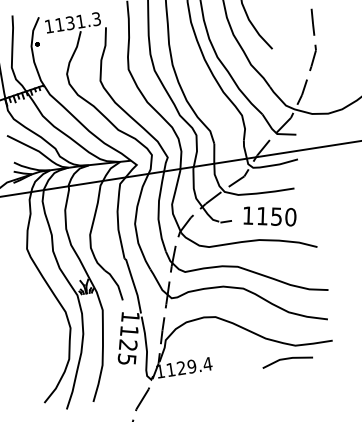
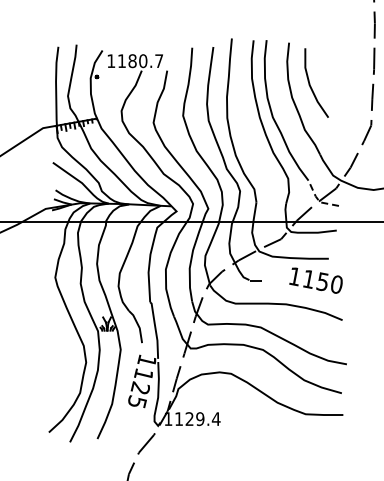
text: (83, 21) -> (145, 61), 1131.3 -> 1180.7
line: (275, 132) -> (318, 200), solid -> dashed
text: (269, 216) -> (315, 280), moved
line: (287, 359) -> (295, 426), removed

